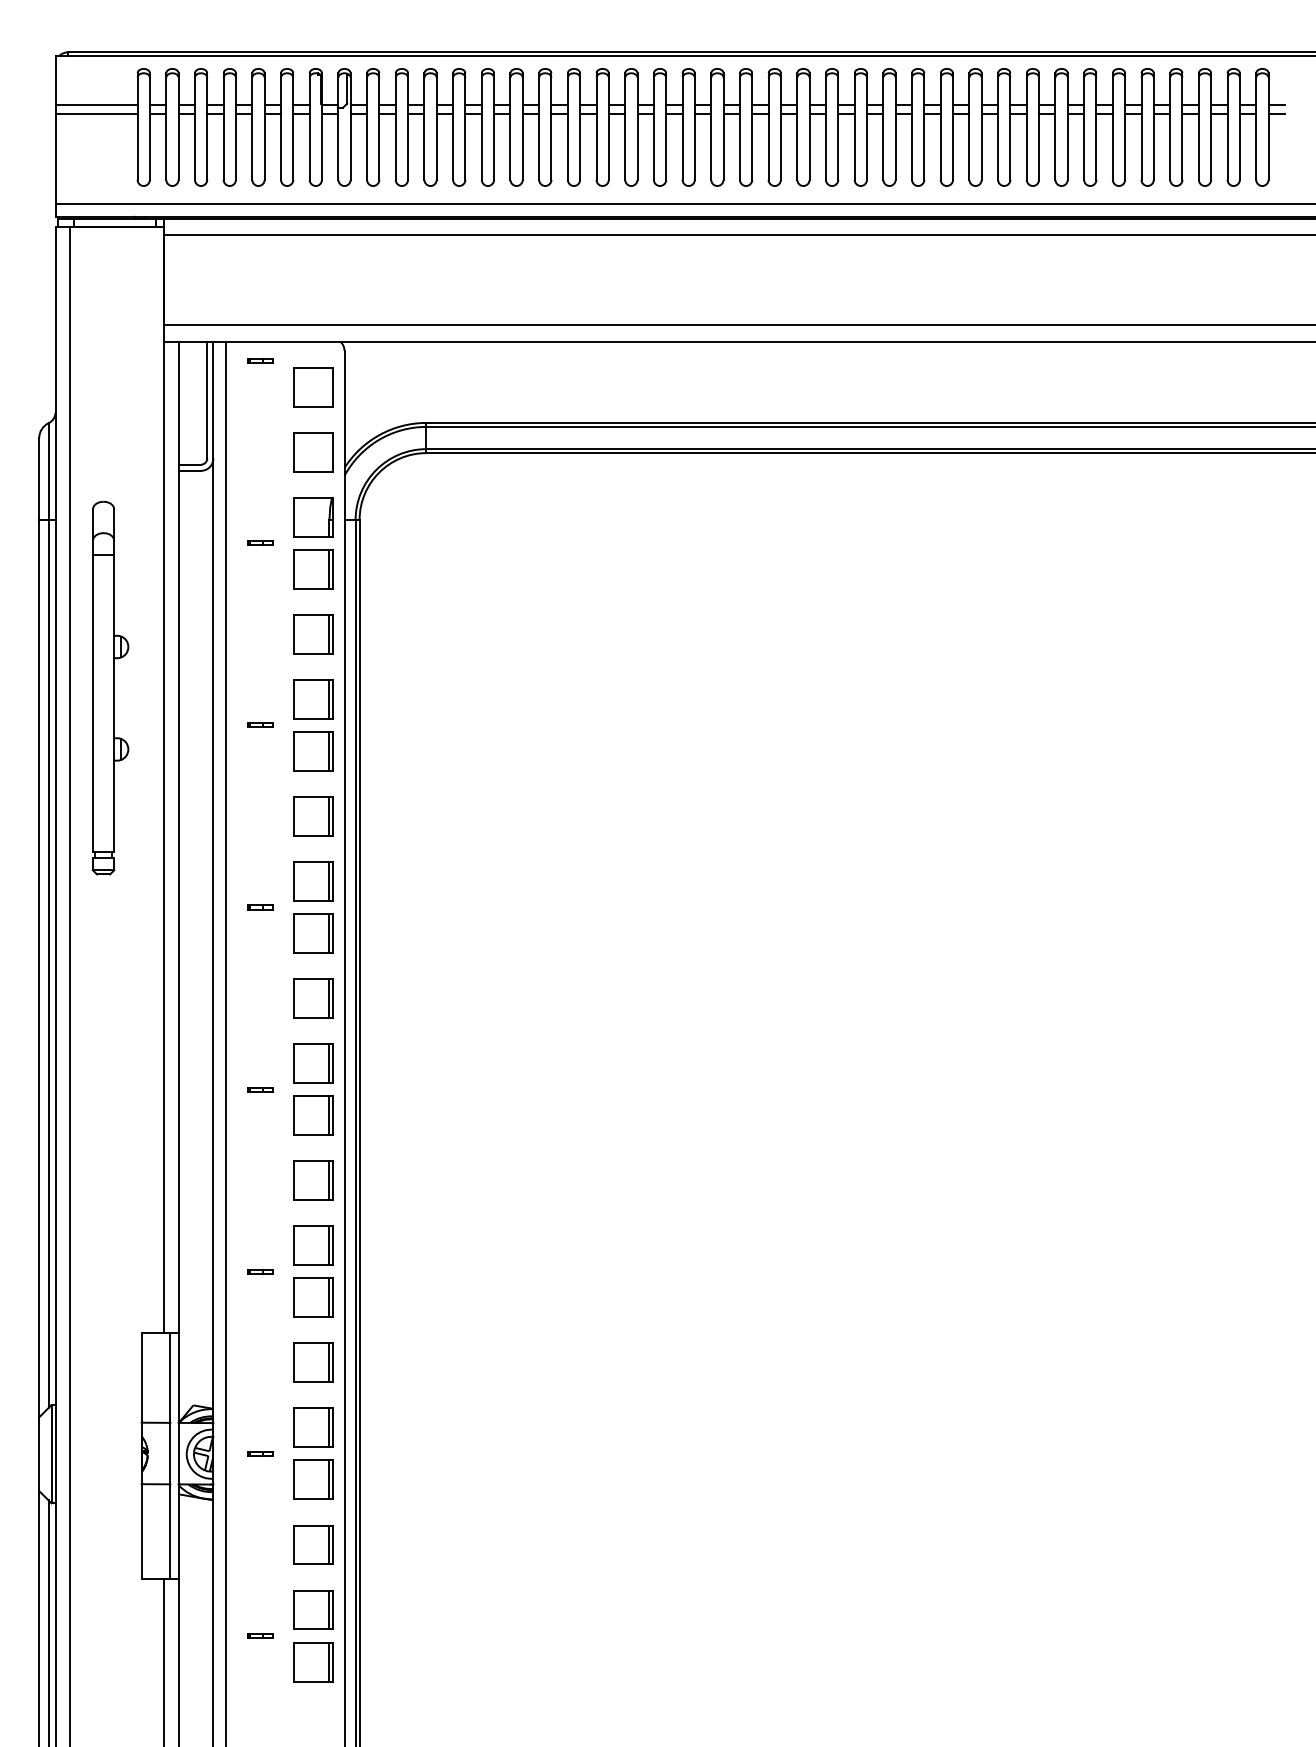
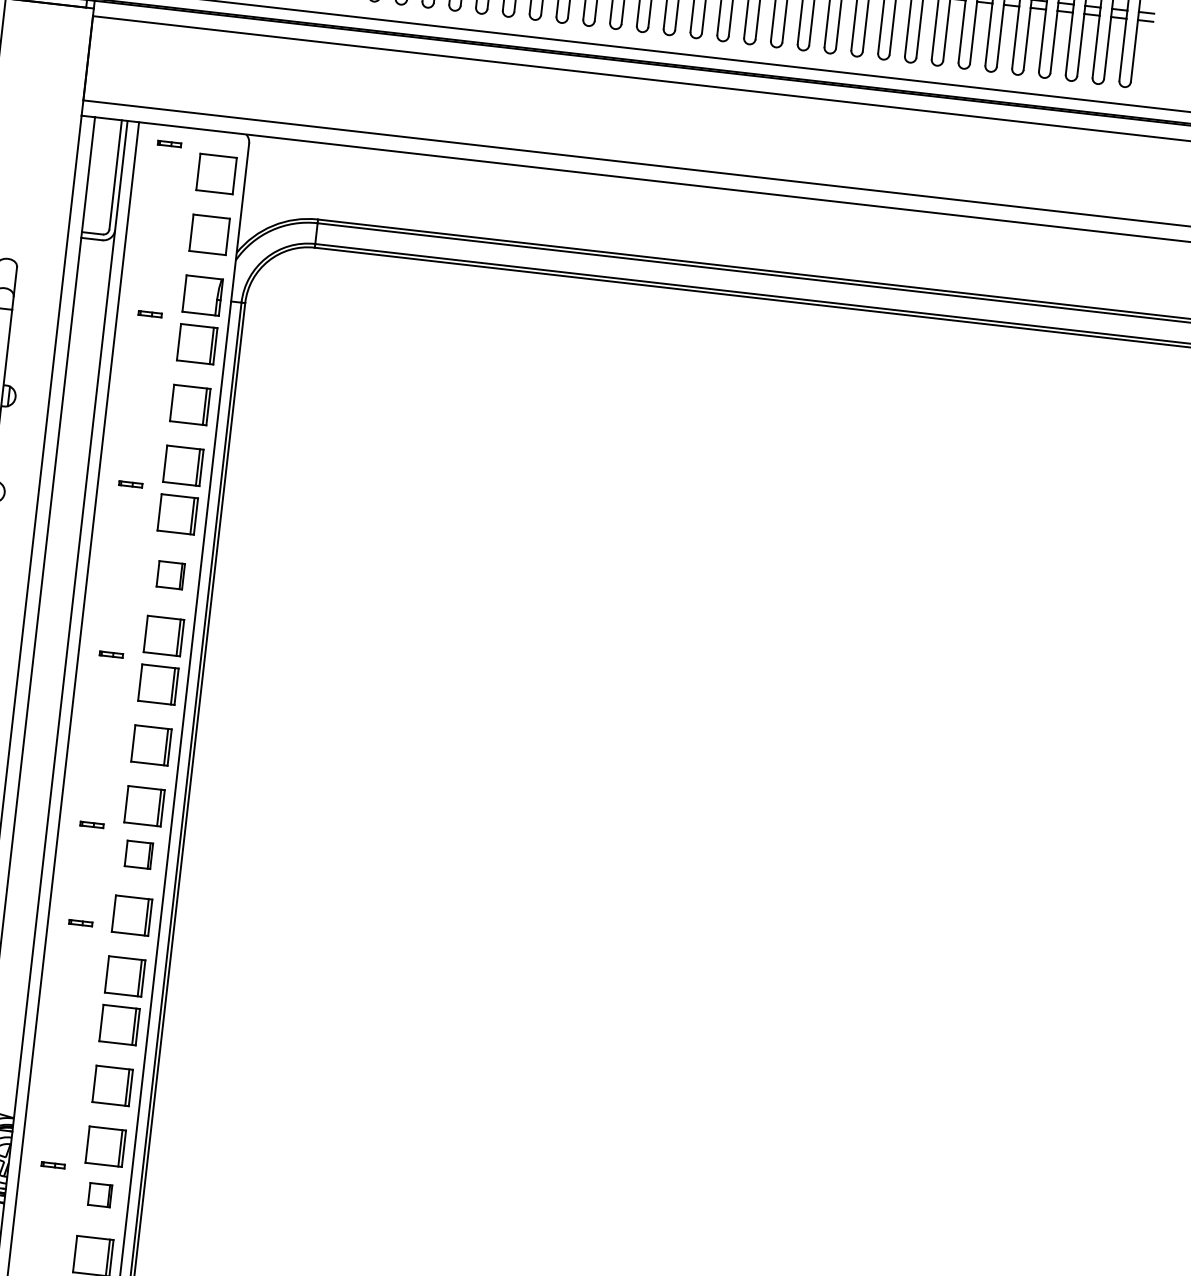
part: (313, 816) -> (170, 575), size x0.7
part: (313, 1115) -> (138, 854), size x0.7
part: (260, 1271) -> (80, 922), moved
part: (313, 1479) -> (99, 1194), size x0.6

